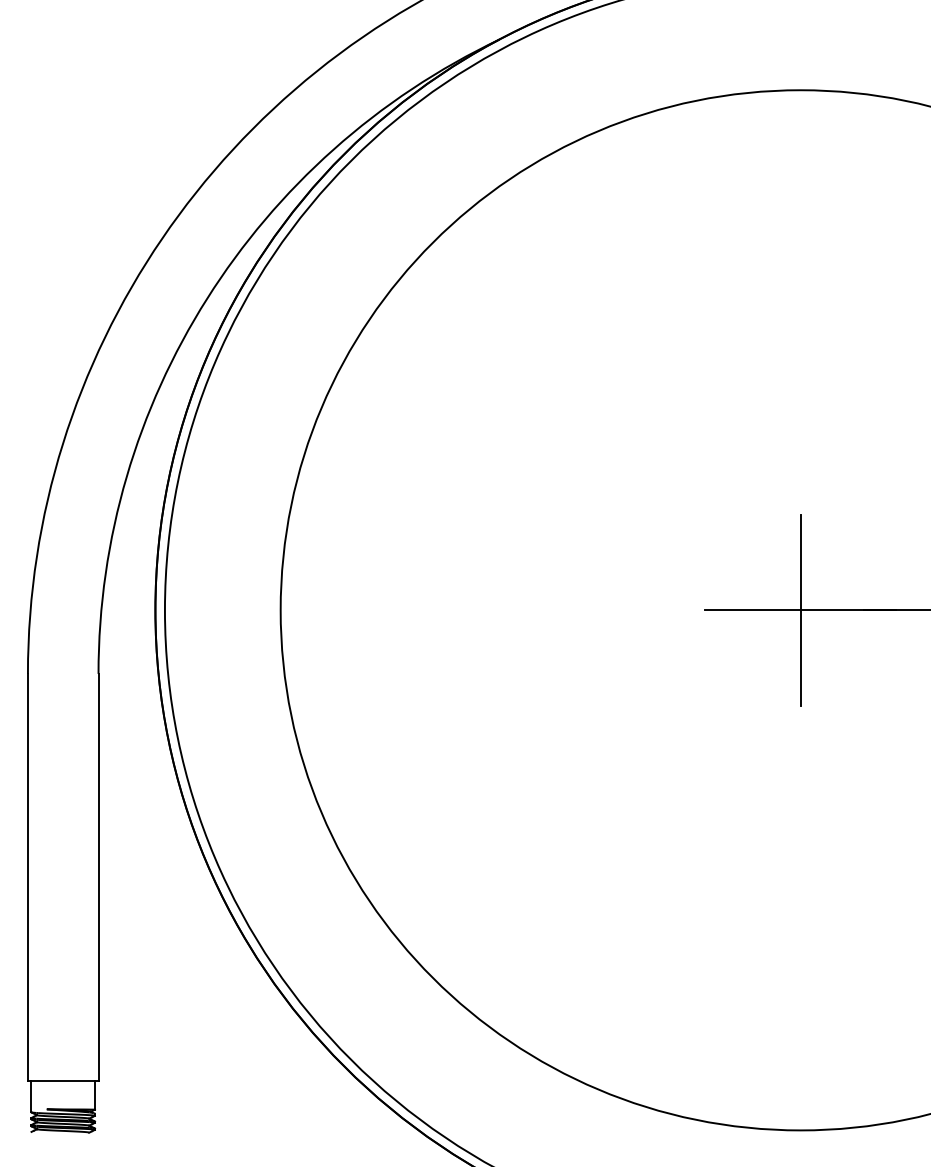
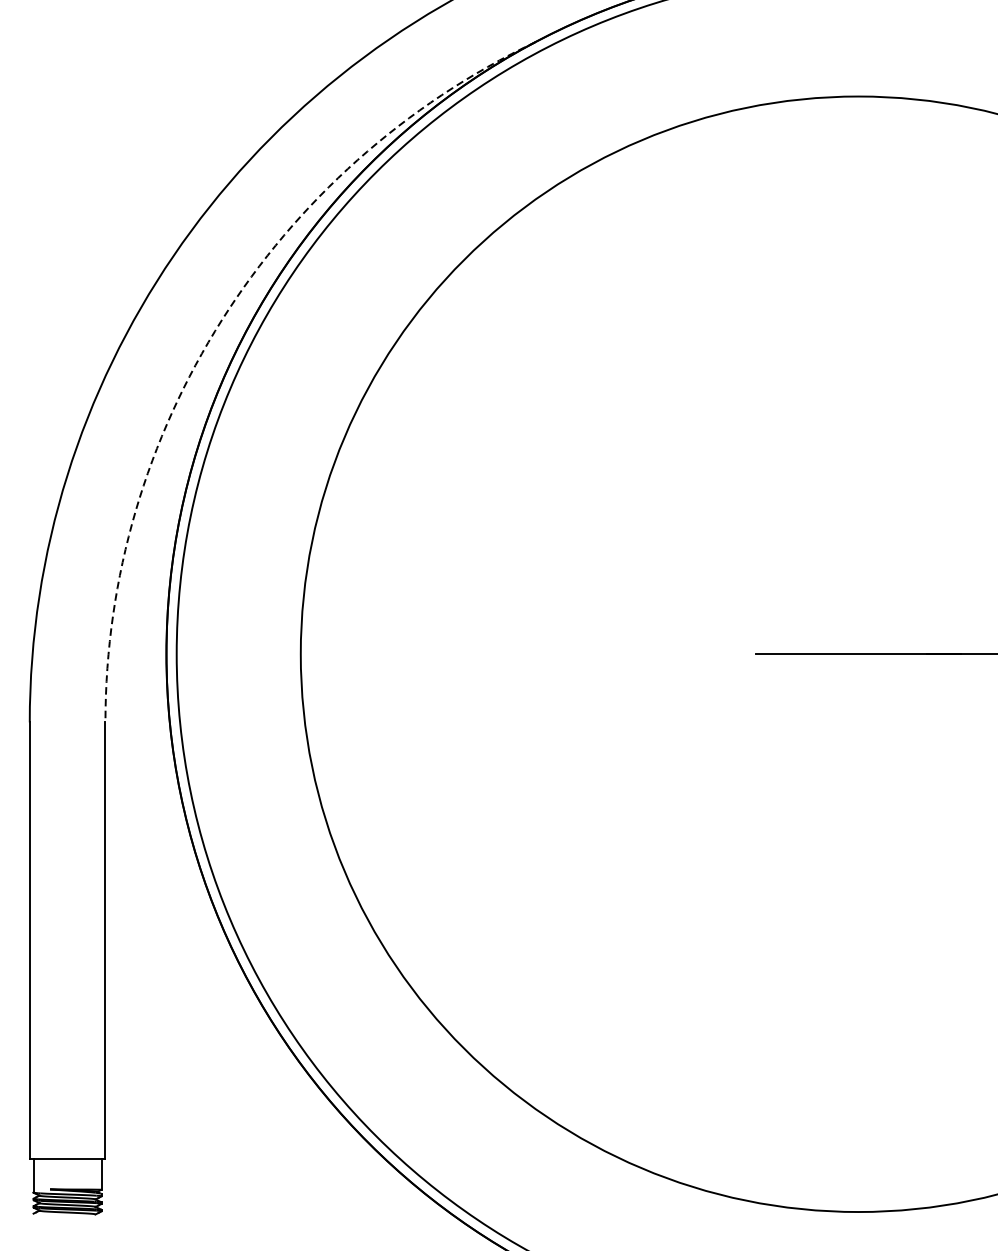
arc: (207, 298) -> (222, 319), solid -> dashed
line: (800, 609) -> (858, 653), removed

